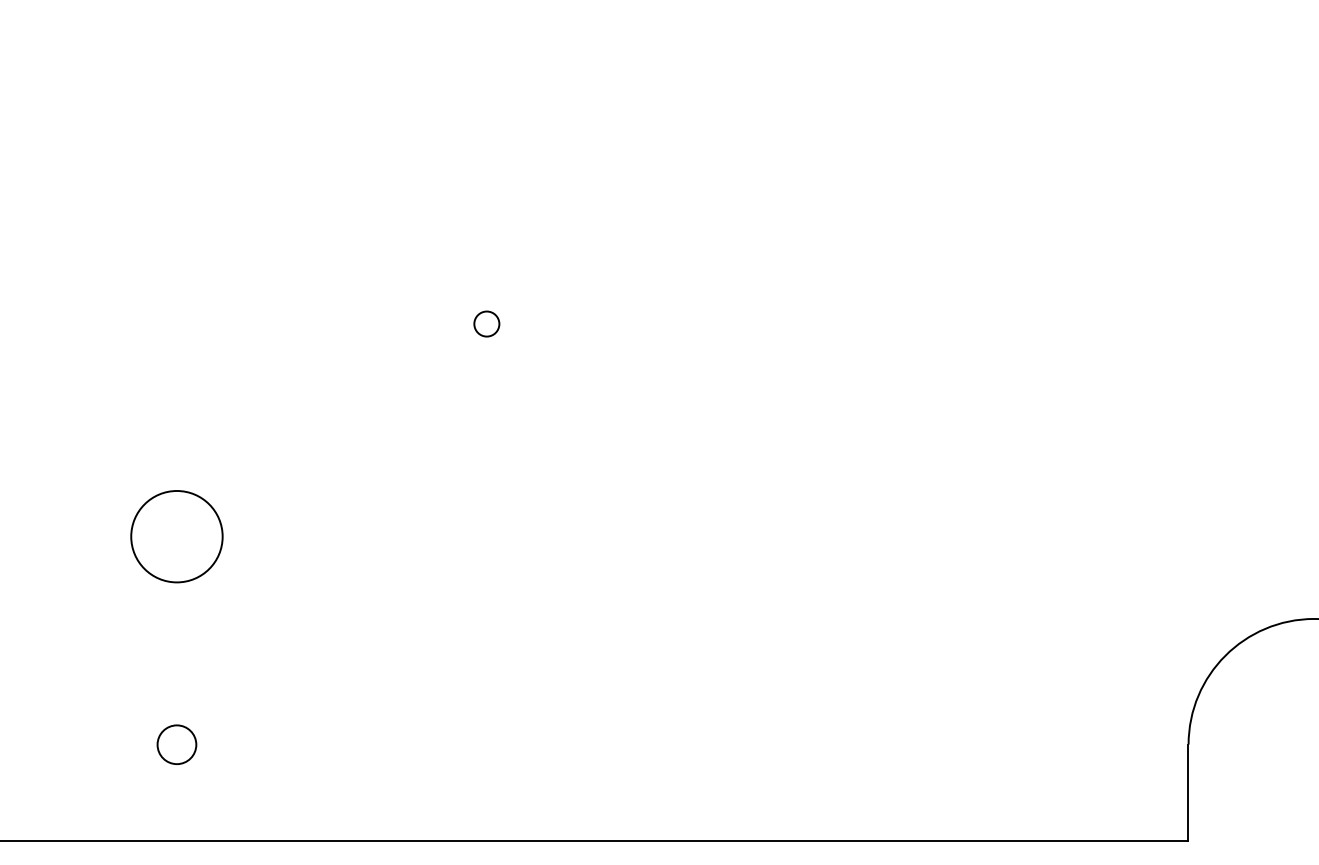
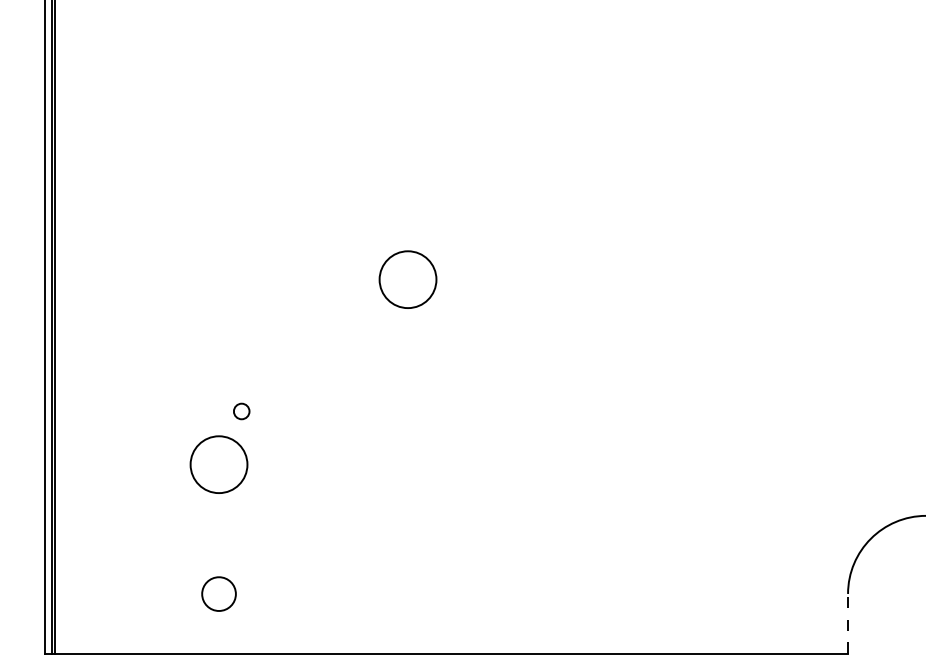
circle: (480, 238) -> (407, 279), added
circle: (486, 324) -> (241, 411), moved
circle: (176, 743) -> (218, 593), size x1.4
line: (1187, 792) -> (847, 623), solid -> dashed

